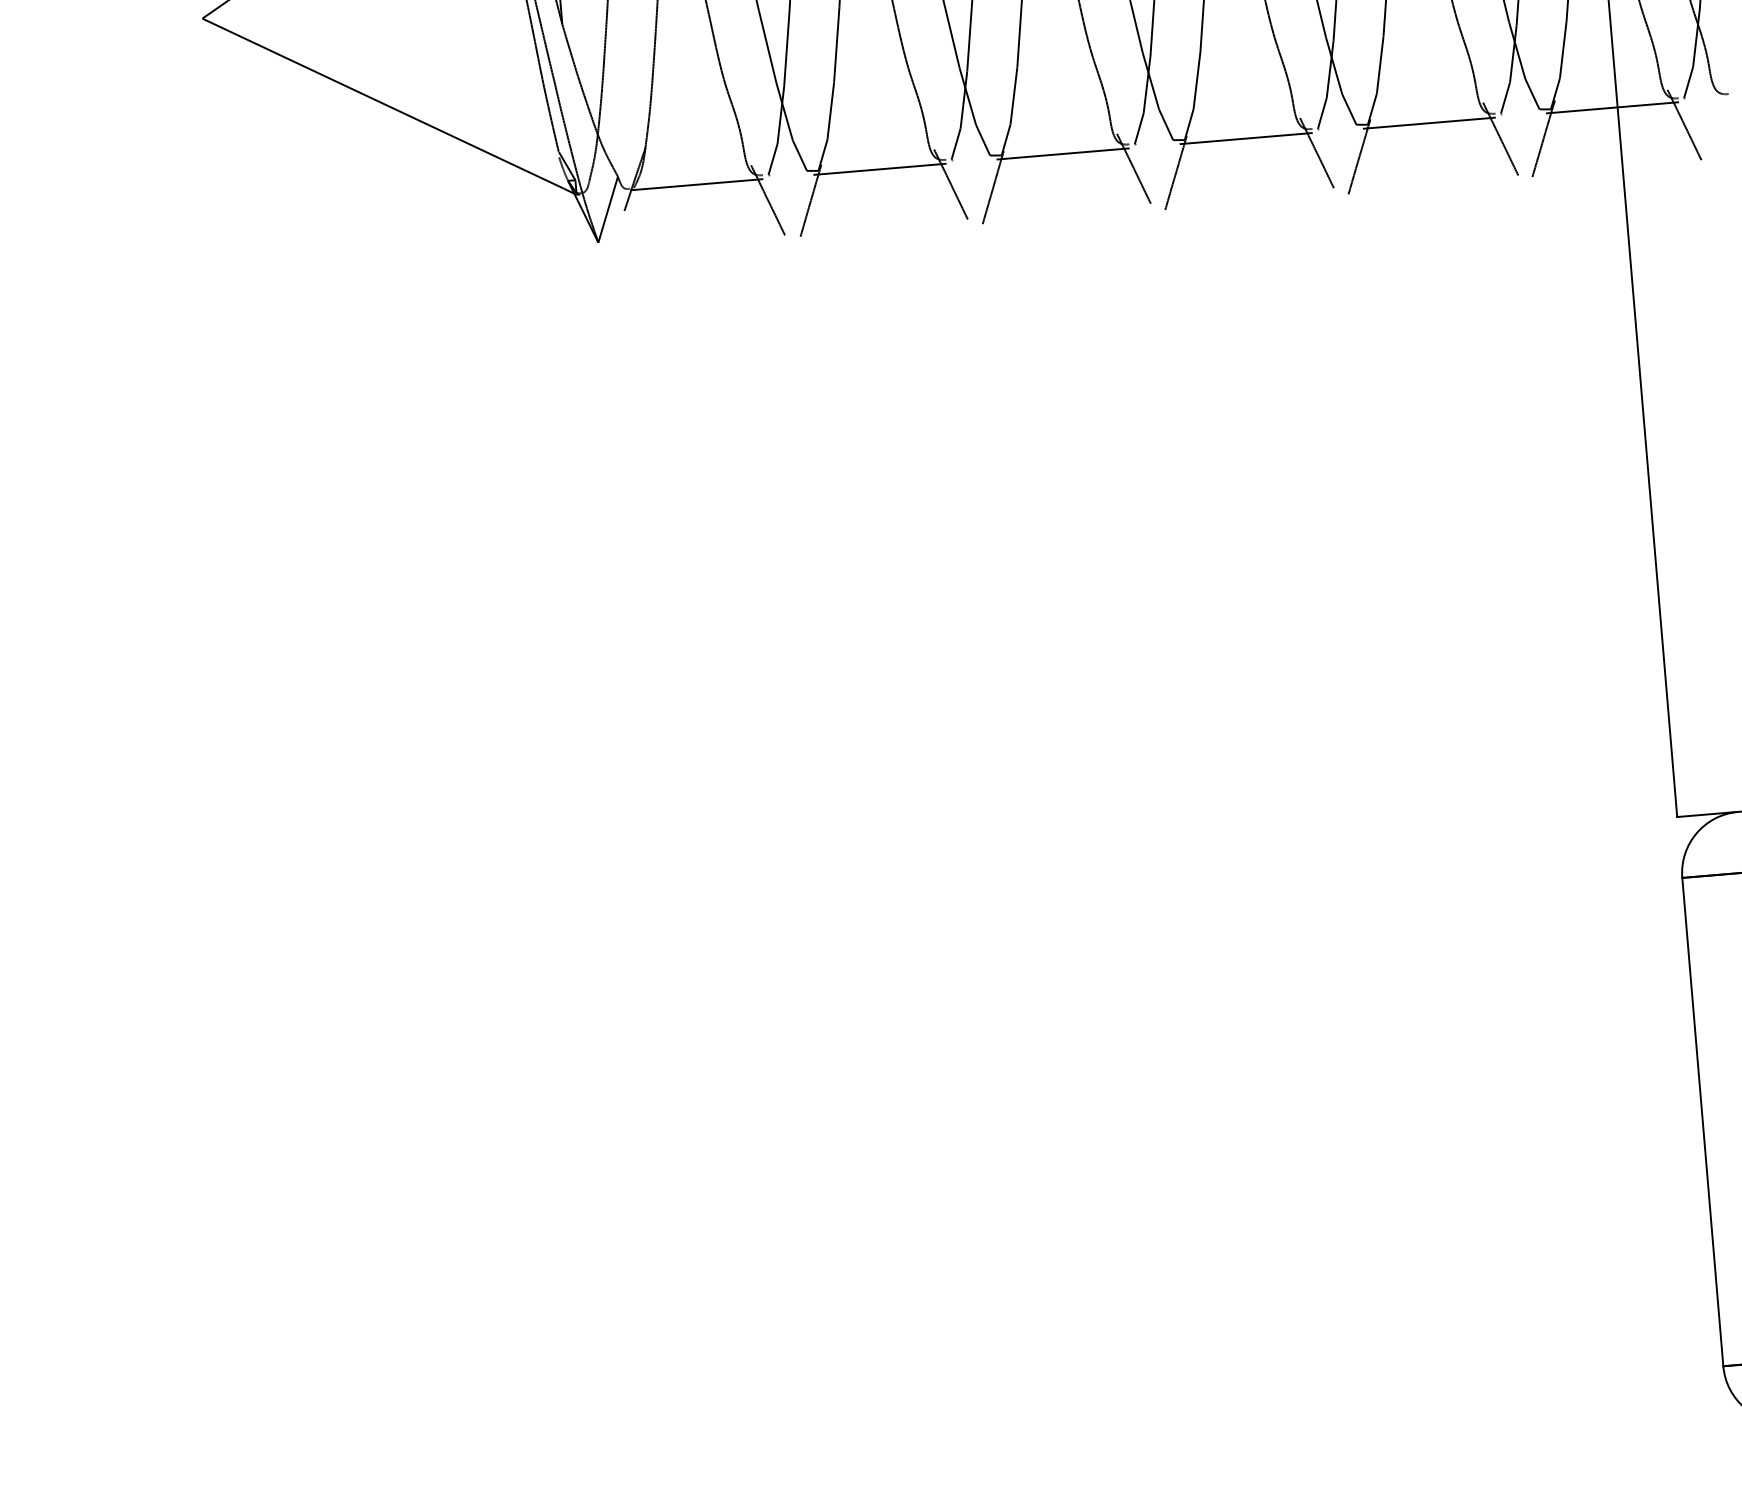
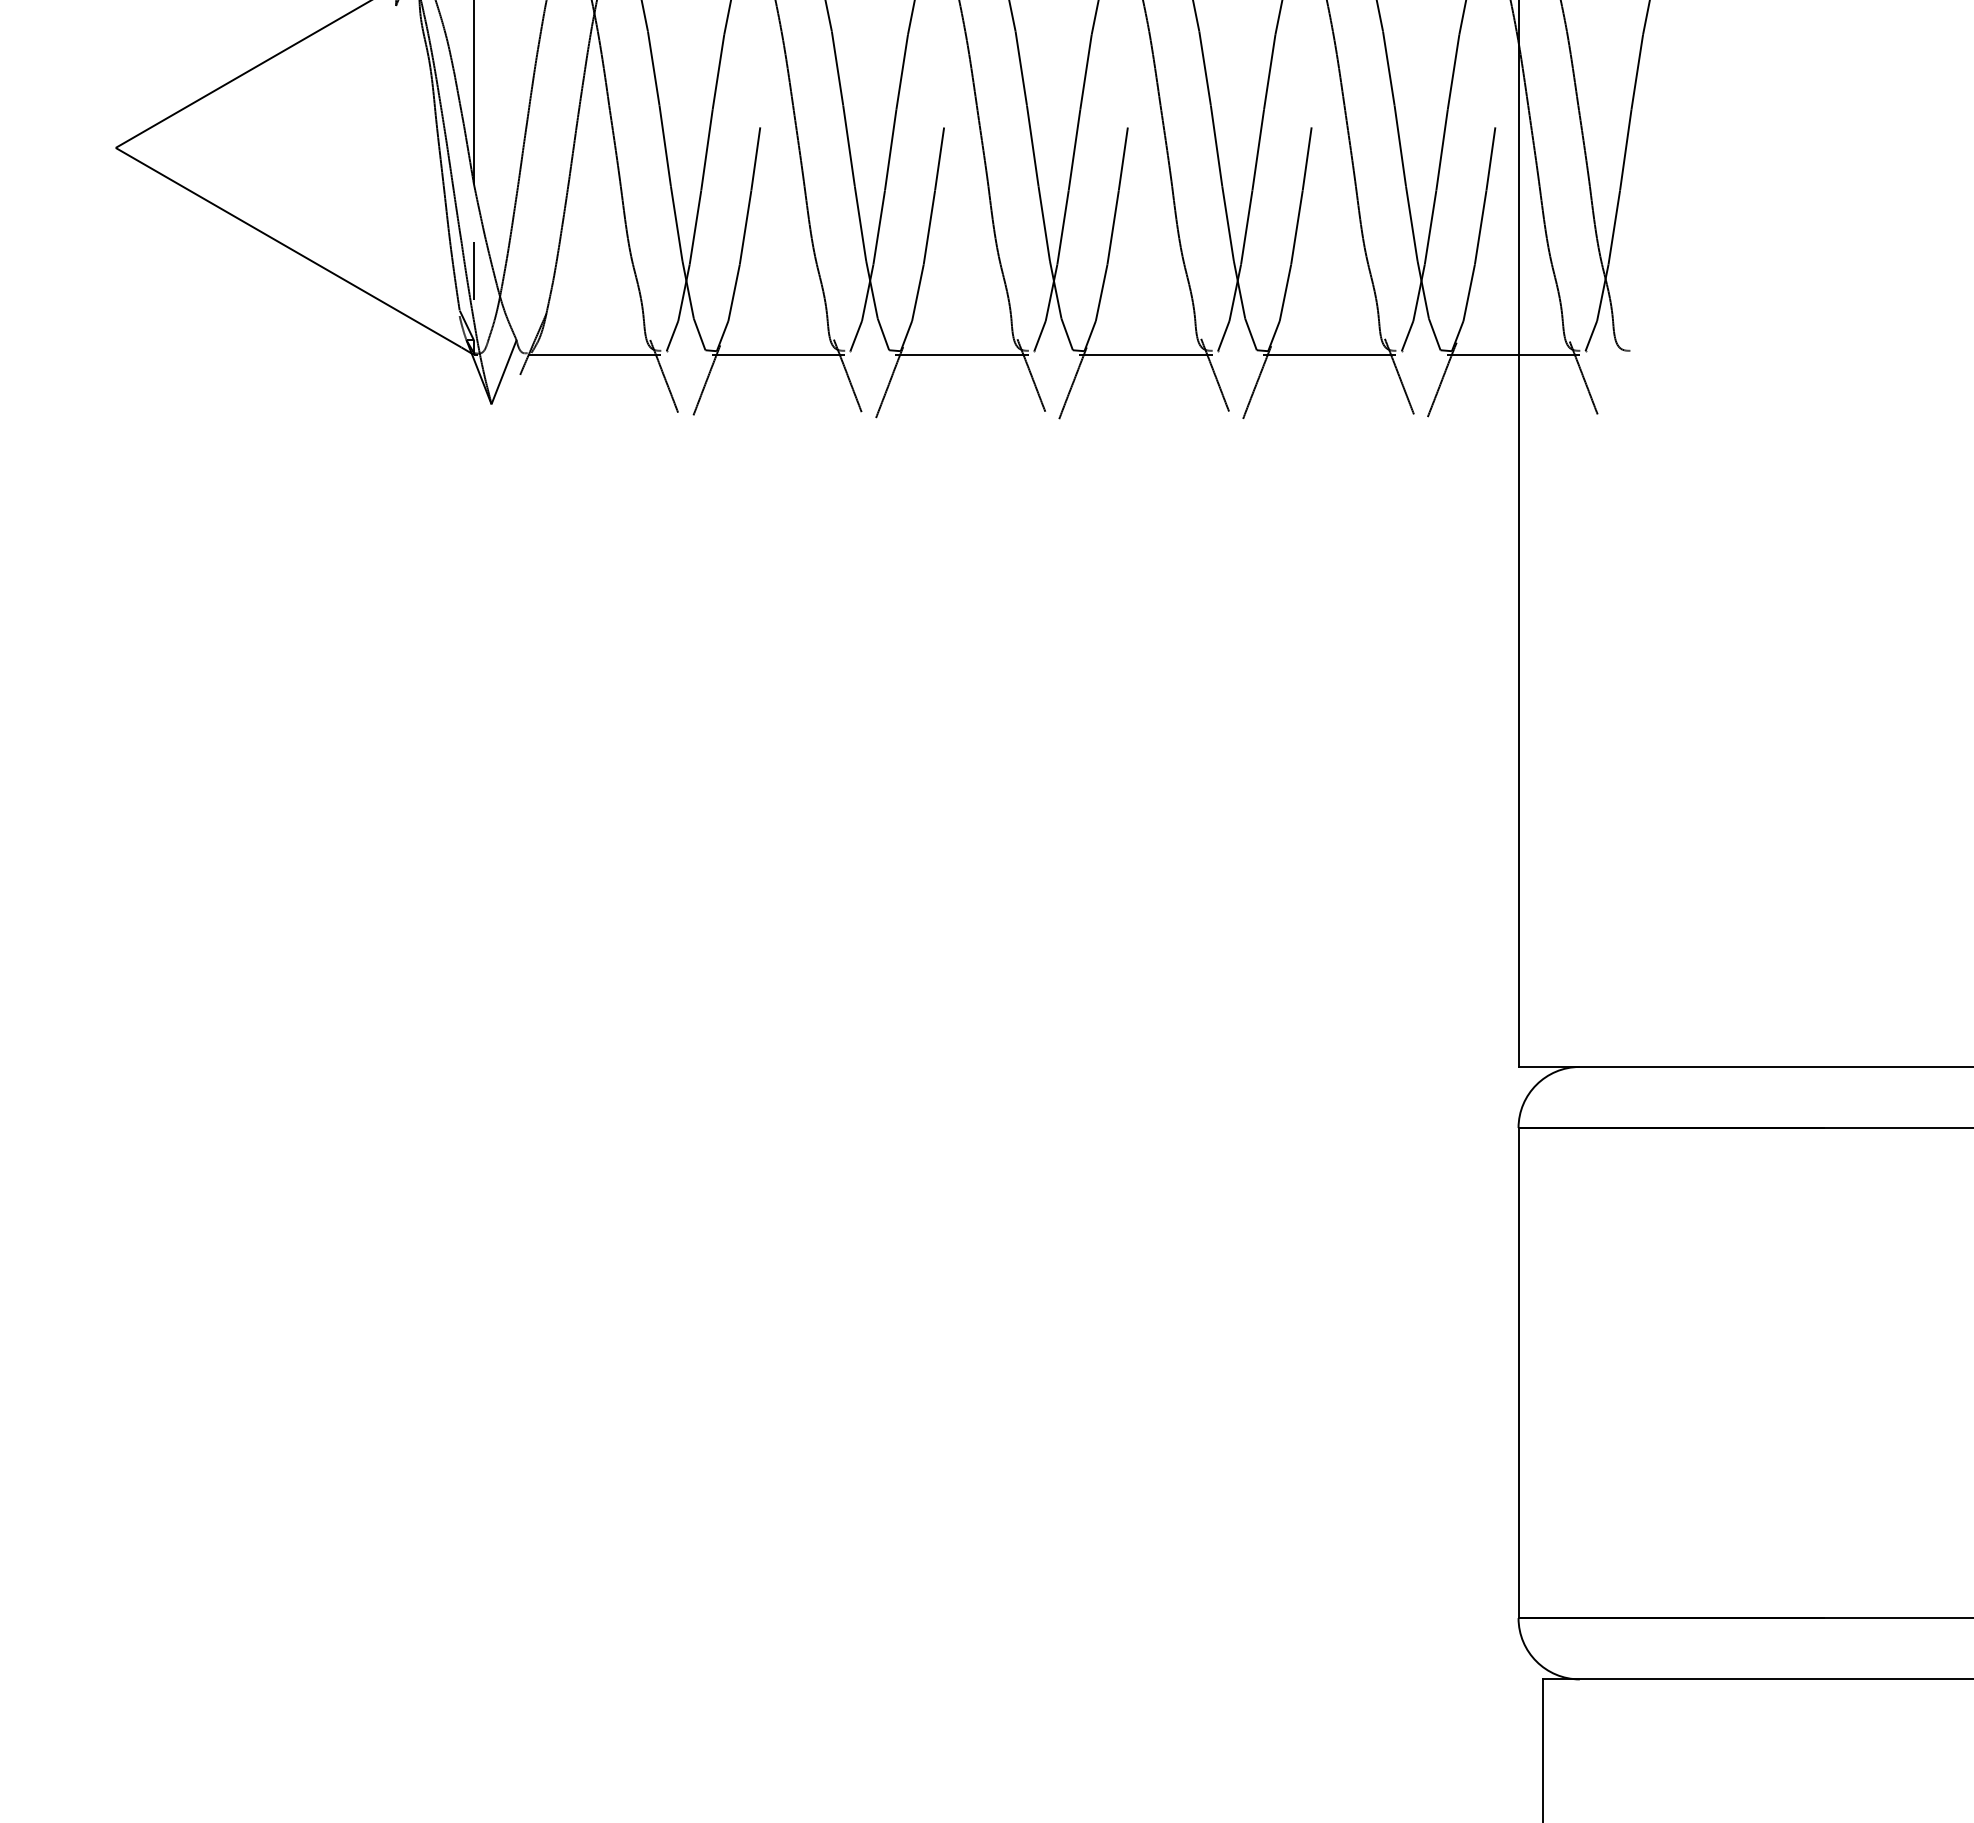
line: (569, 110) -> (473, 270), added

